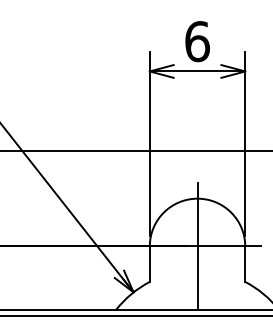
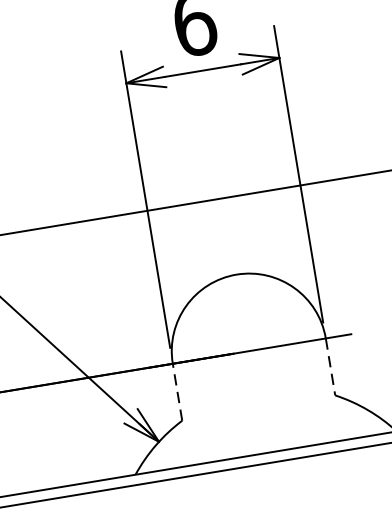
line: (197, 246) -> (249, 351), removed
line: (149, 264) -> (177, 392), solid -> dashed
line: (245, 264) -> (331, 367), solid -> dashed

